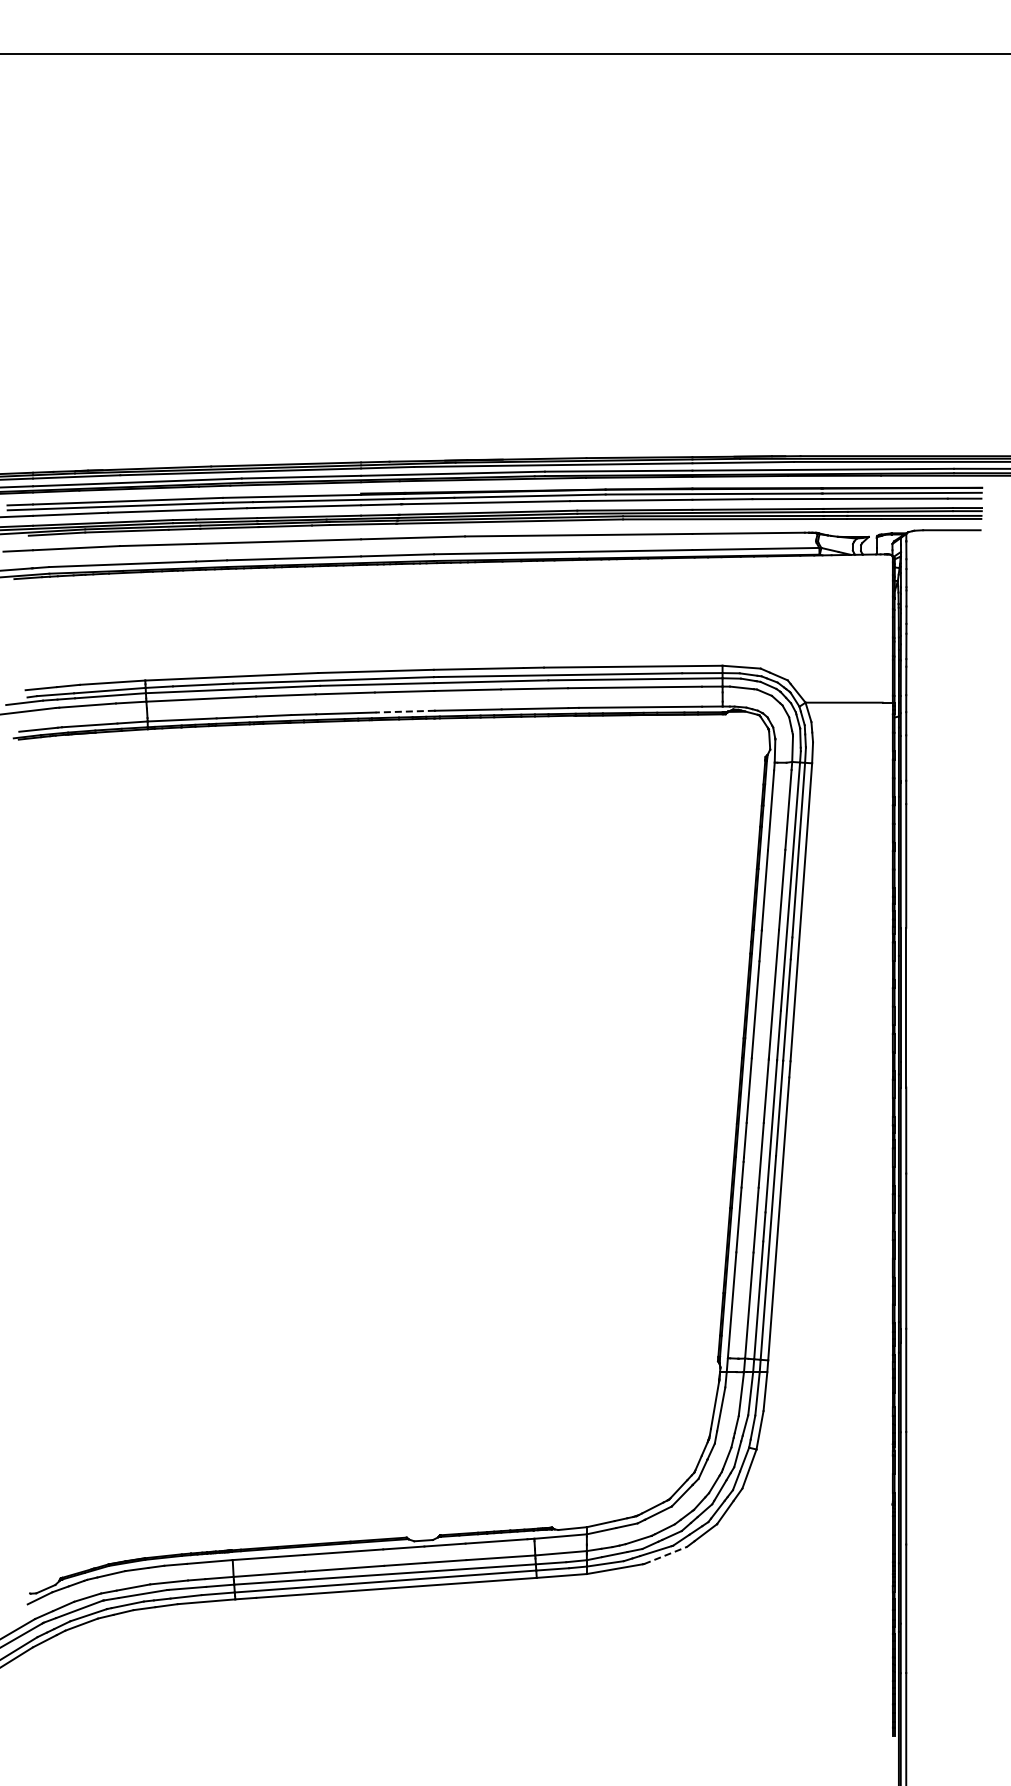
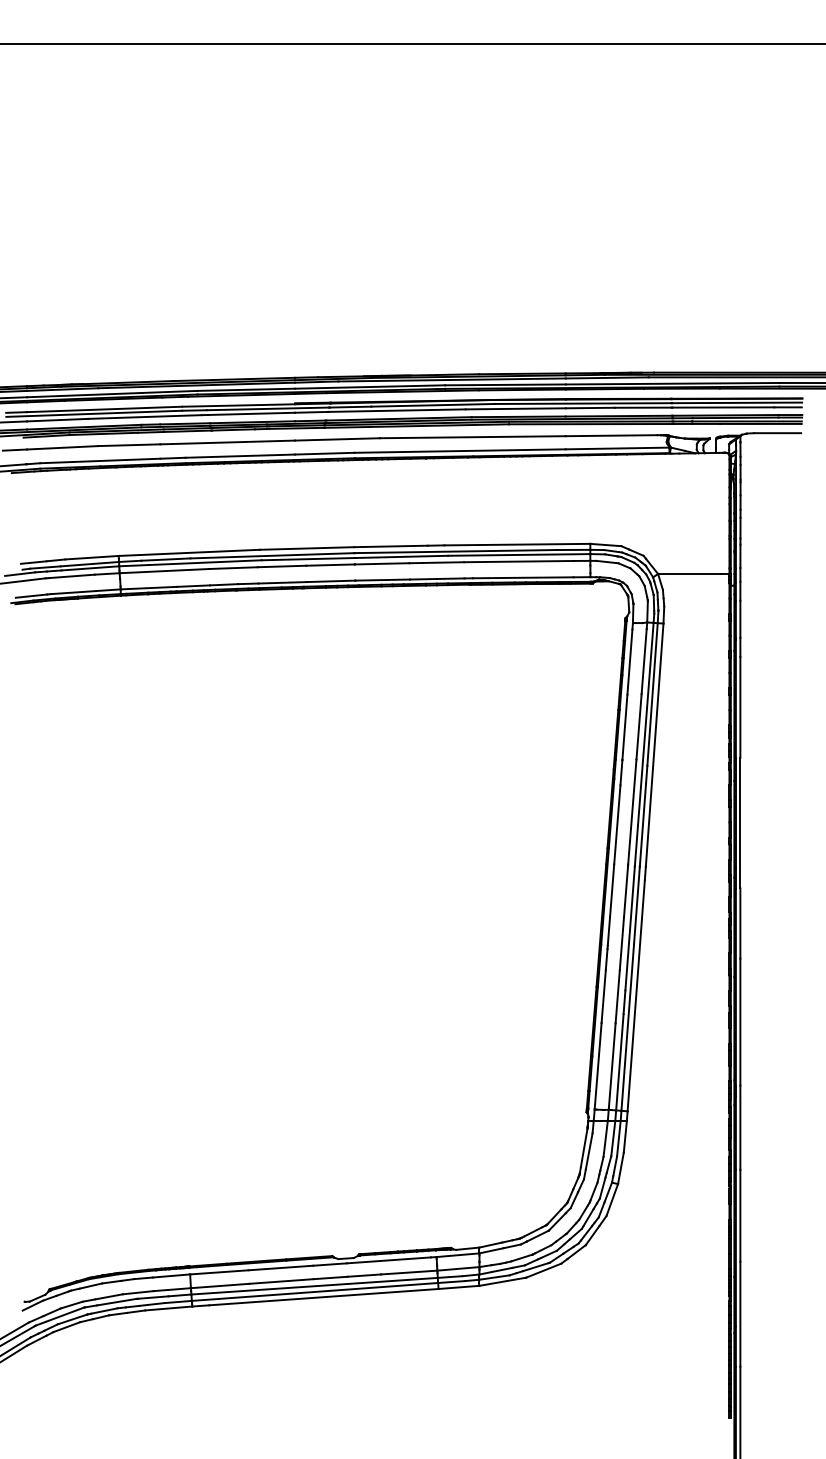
line: (405, 711) -> (331, 581), dashed -> solid
line: (666, 1555) -> (544, 1270), dashed -> solid

